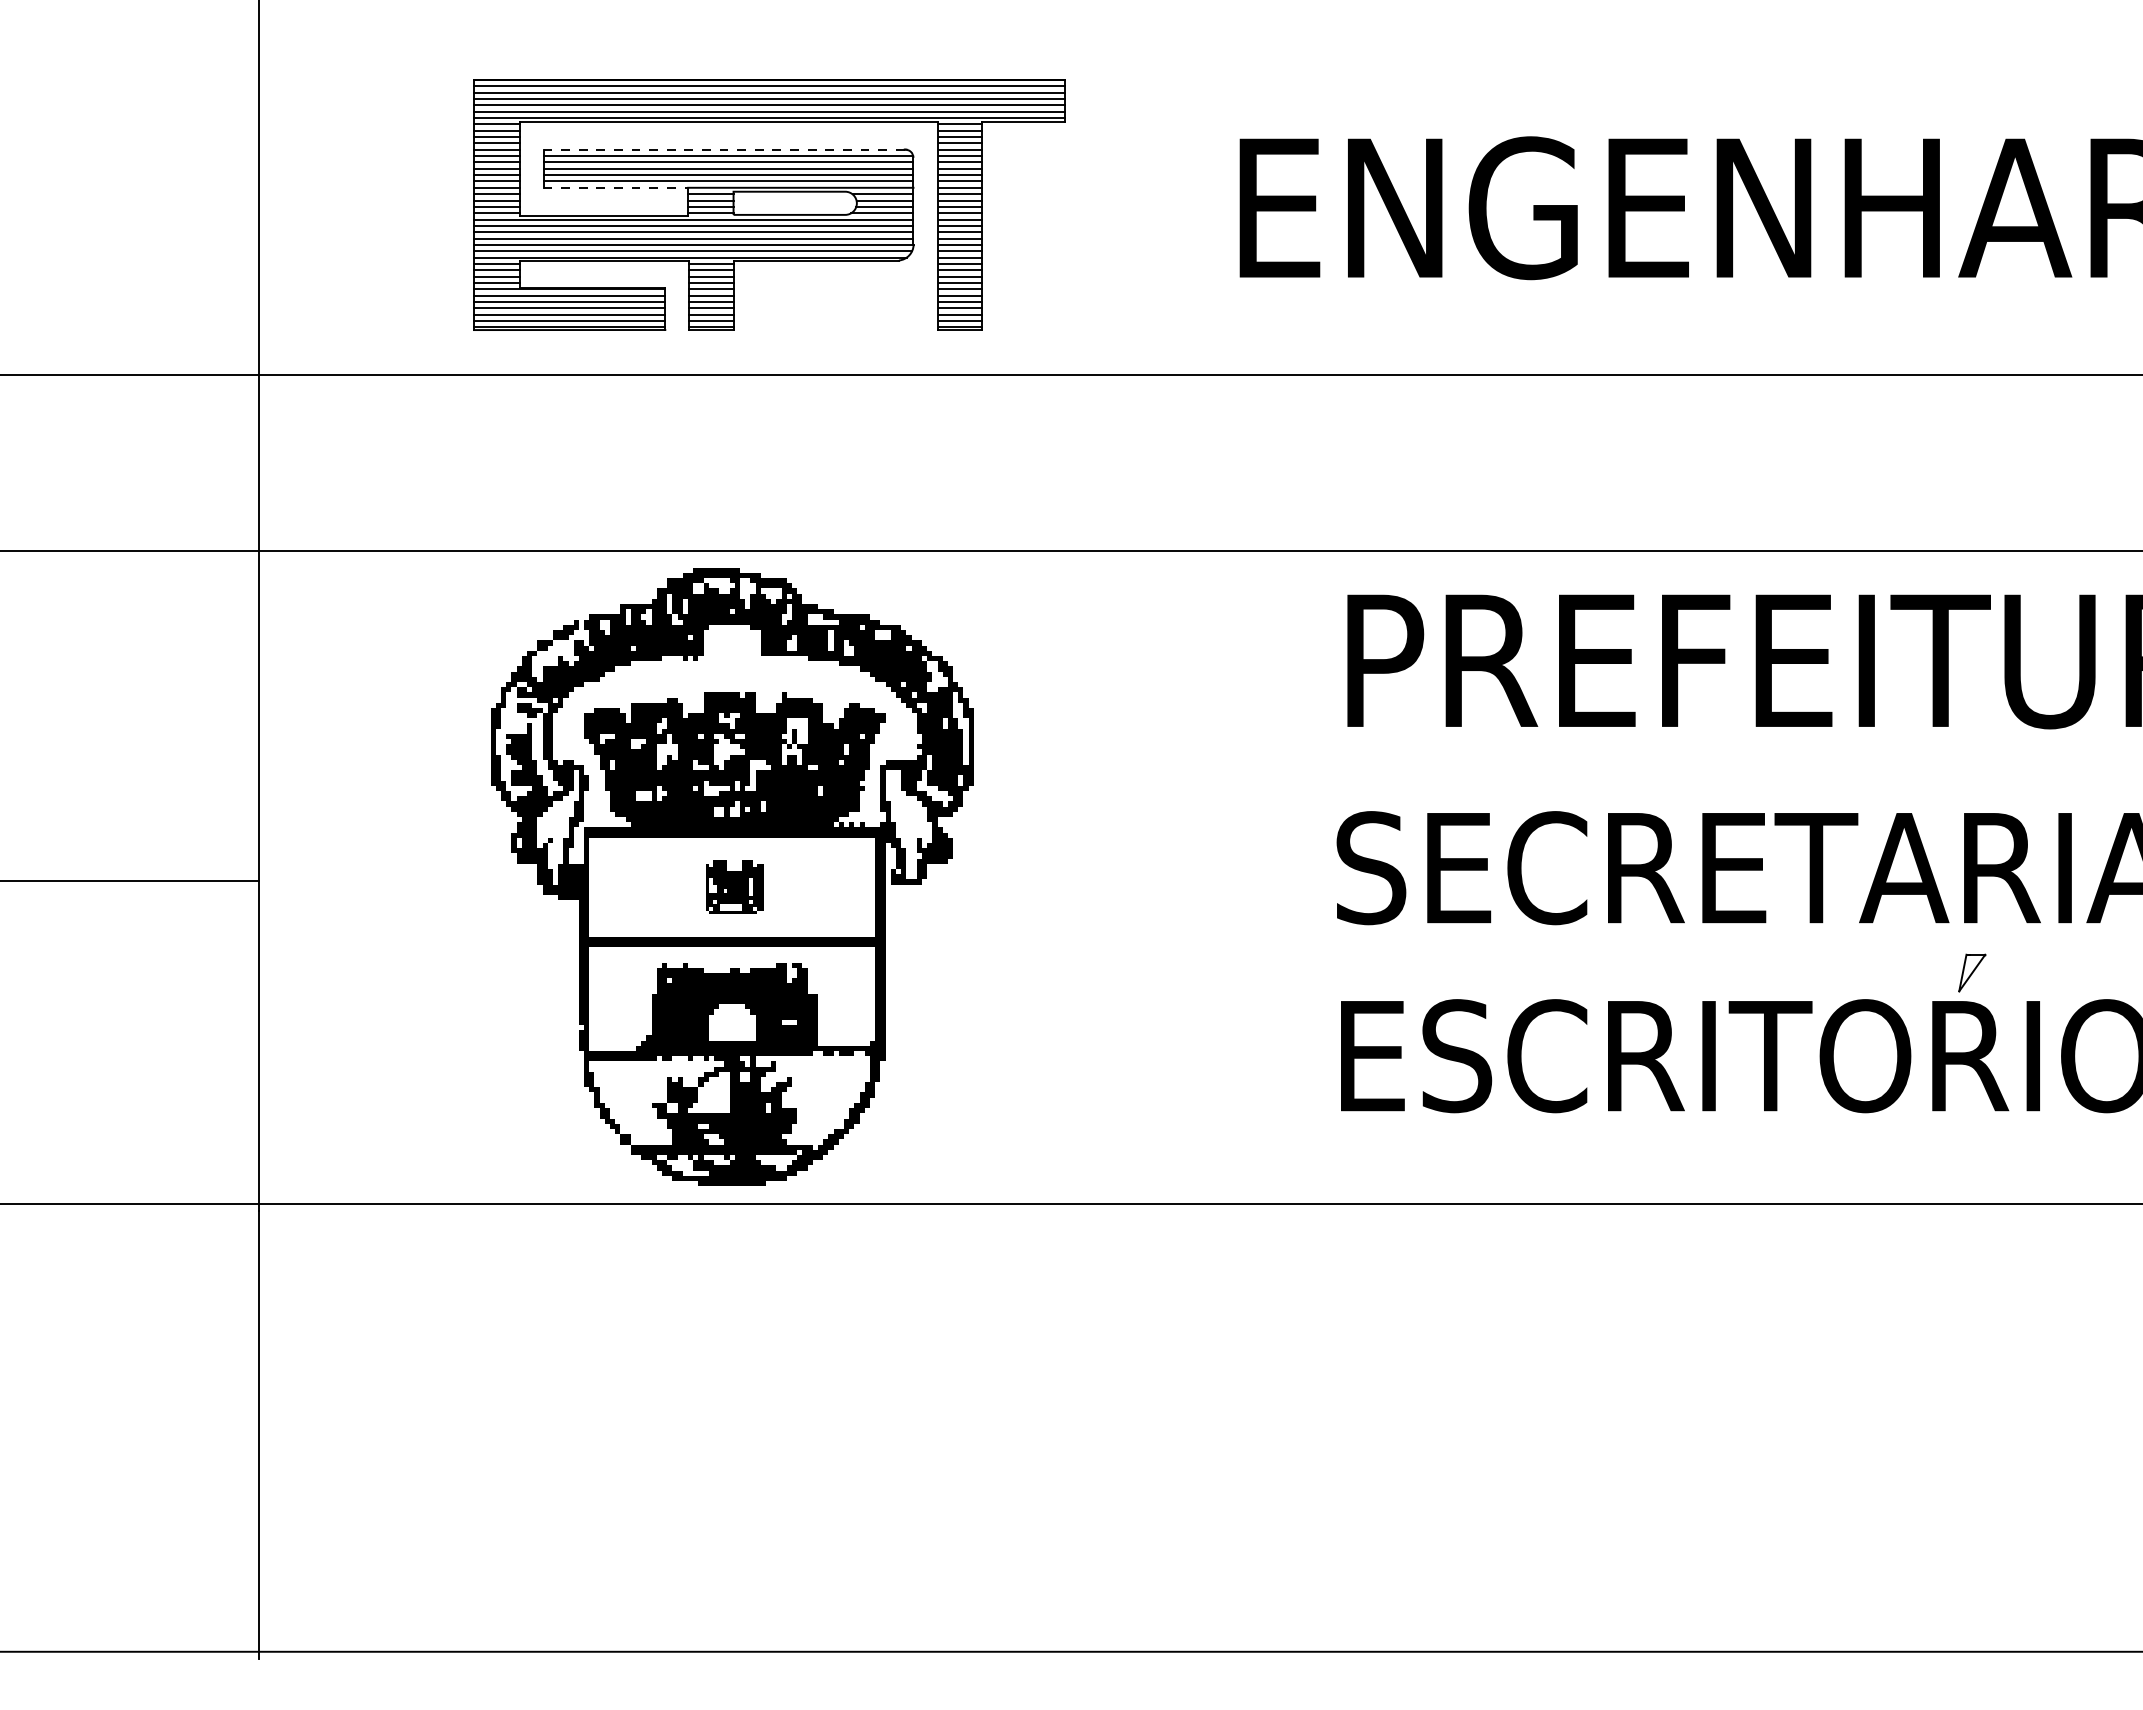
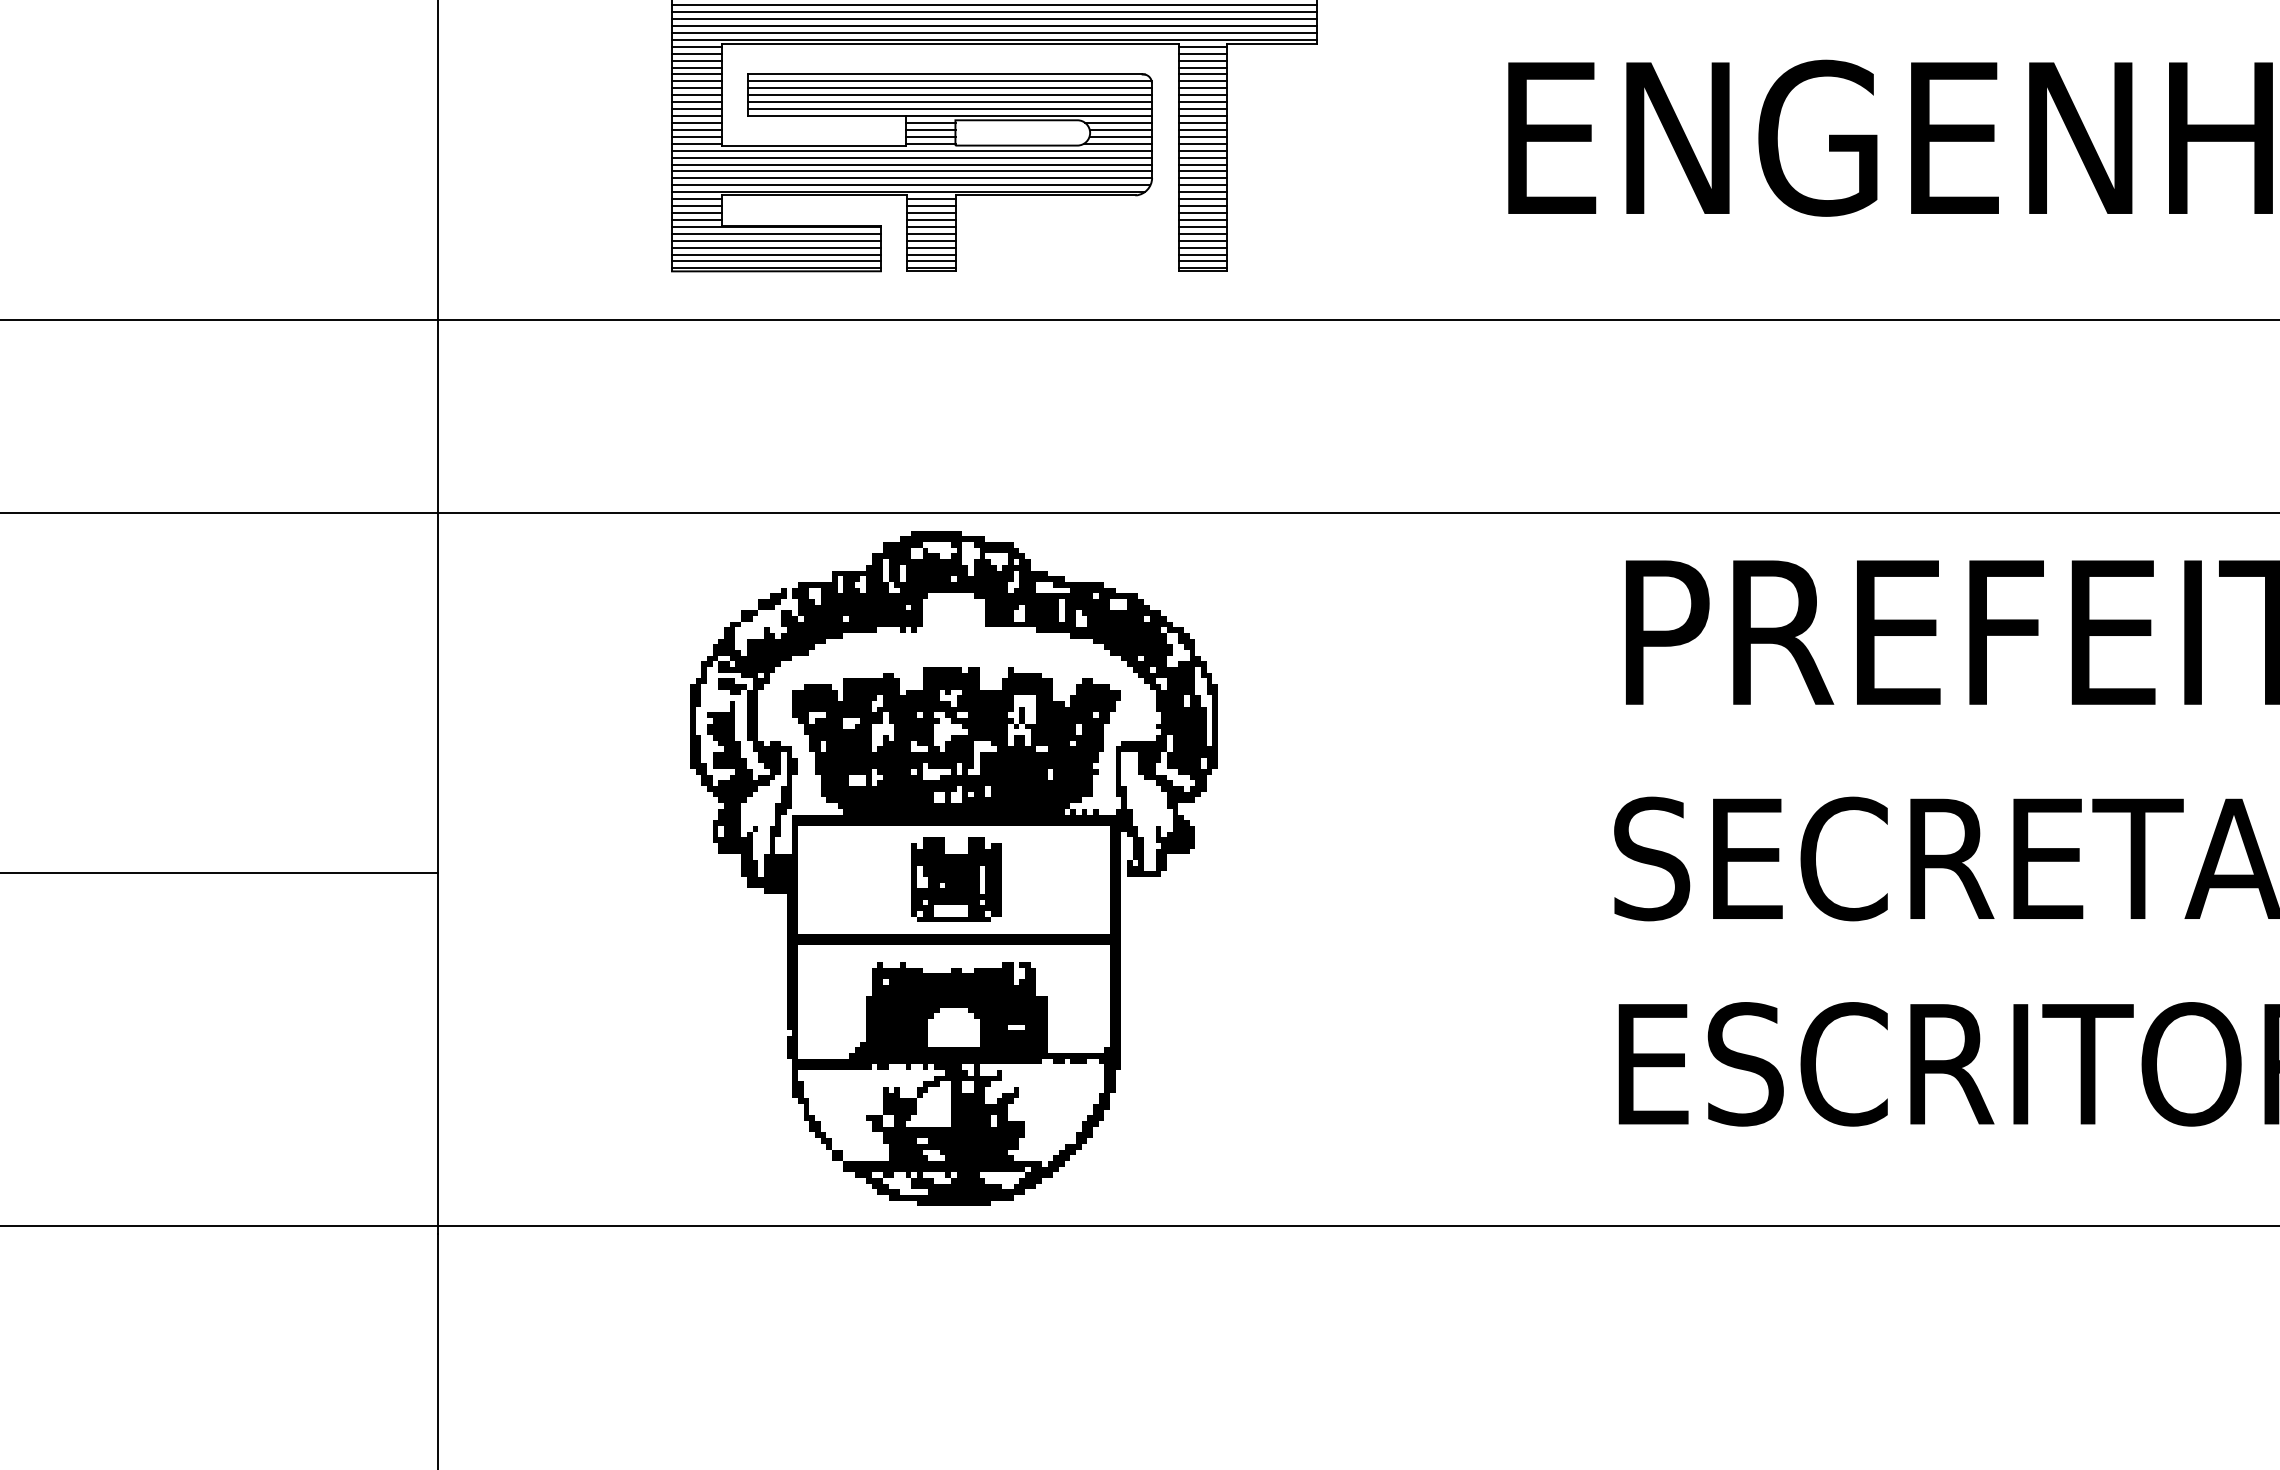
line: (723, 149) -> (944, 74), dashed -> solid
line: (616, 187) -> (827, 115), dashed -> solid
part: (734, 886) -> (956, 879), size x1.43

